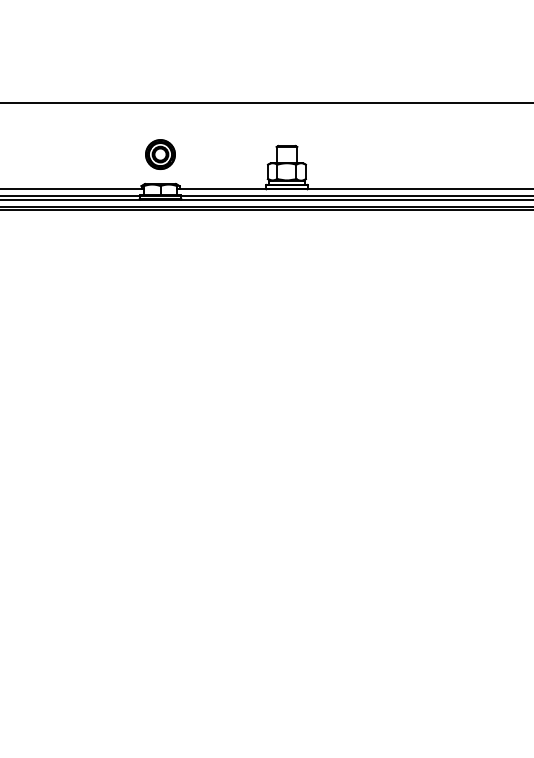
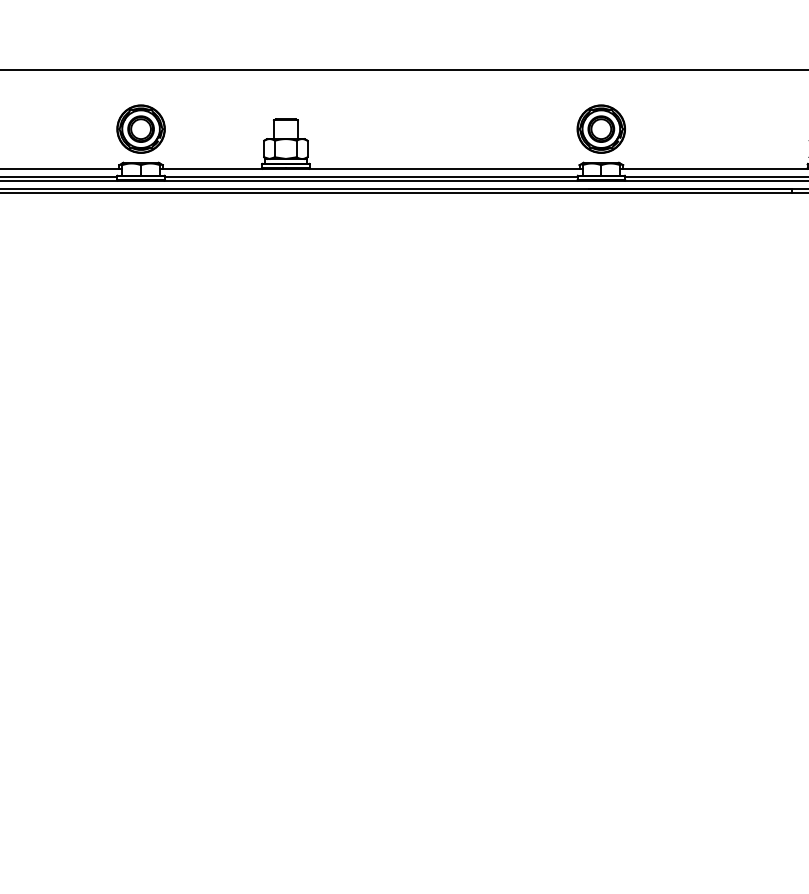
part: (160, 154) -> (140, 128), size x1.43

